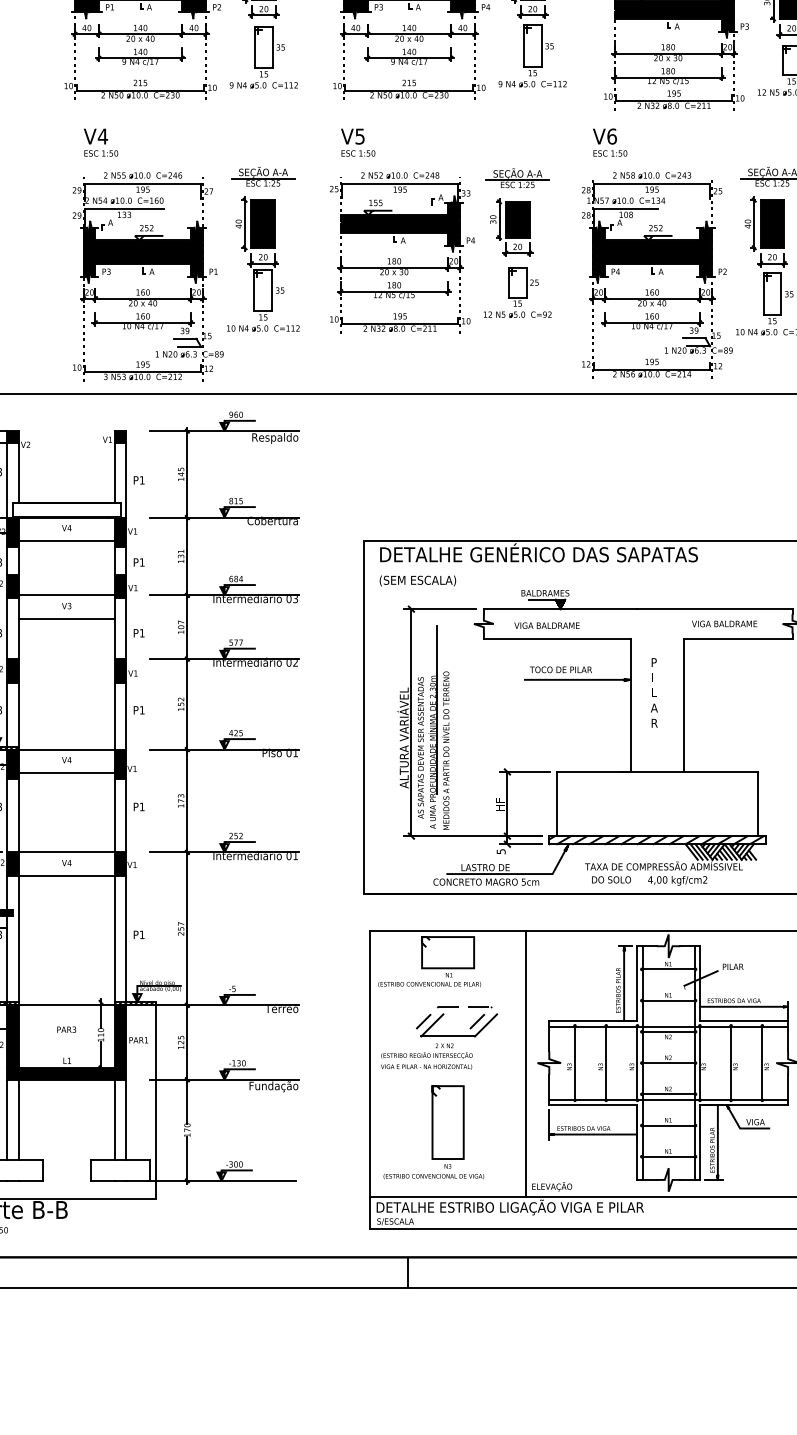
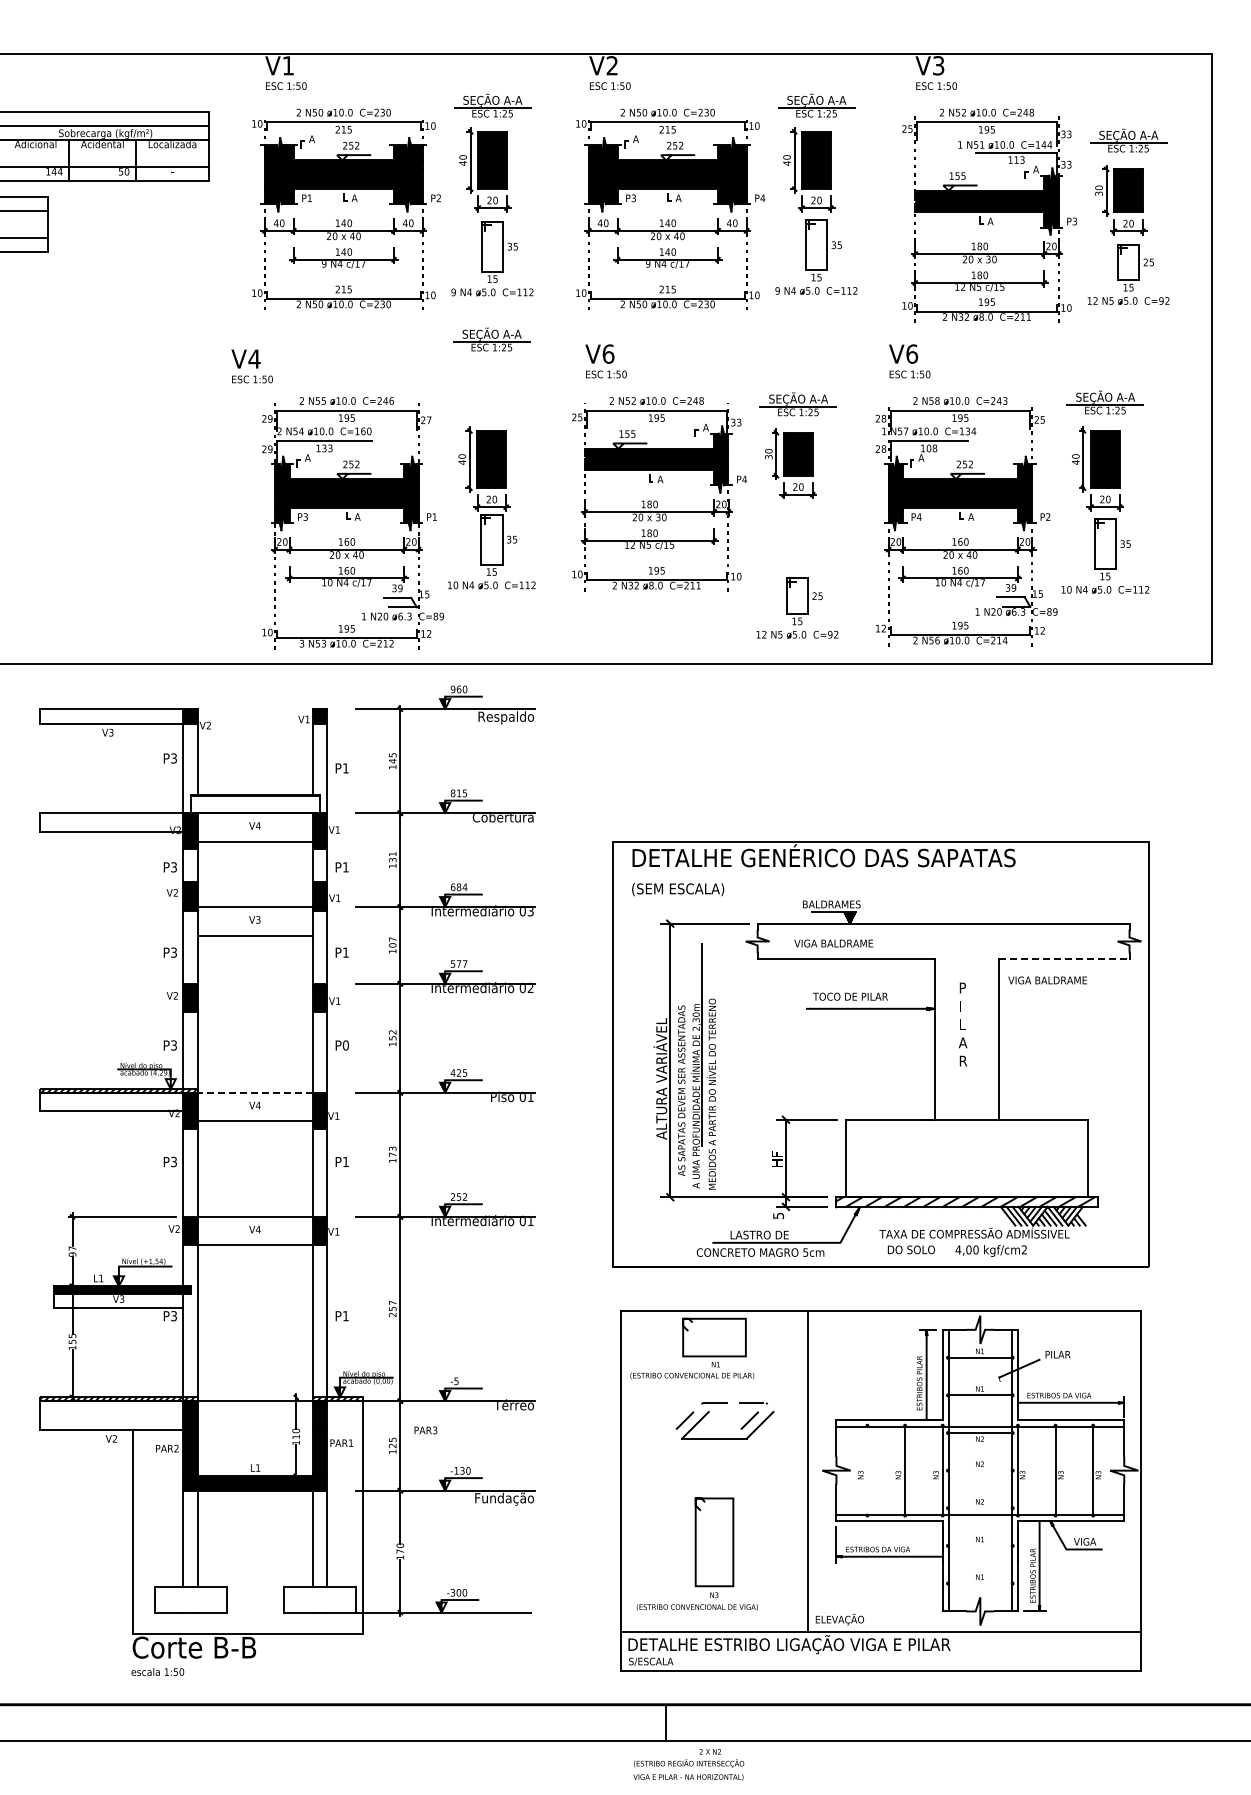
text: (360, 136) -> (608, 353), V5 -> V6
text: (100, 142) -> (251, 366), moved
part: (263, 176) -> (491, 339), moved
part: (517, 292) -> (797, 607), moved
text: (724, 623) -> (1047, 980), moved
line: (738, 638) -> (1064, 959), solid -> dashed
text: (141, 710) -> (345, 1045), P1 -> P0
line: (66, 749) -> (254, 1092), solid -> dashed
text: (66, 1029) -> (425, 1430), moved
text: (426, 1056) -> (688, 1764), moved
line: (575, 1062) -> (867, 1470), removed
line: (667, 1062) -> (979, 1470), removed
line: (667, 1094) -> (979, 1508), removed
line: (667, 1125) -> (979, 1545), removed
line: (667, 1156) -> (979, 1583), removed

